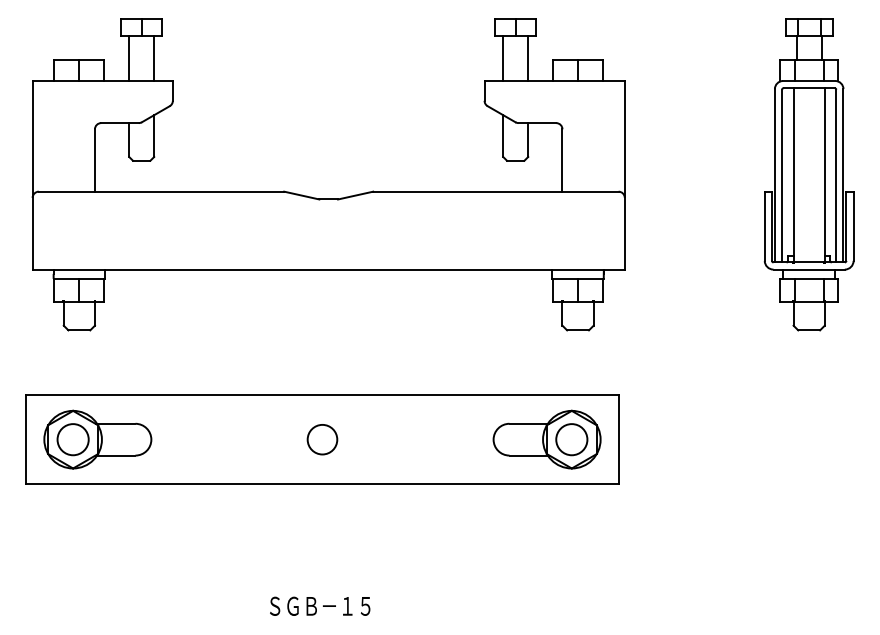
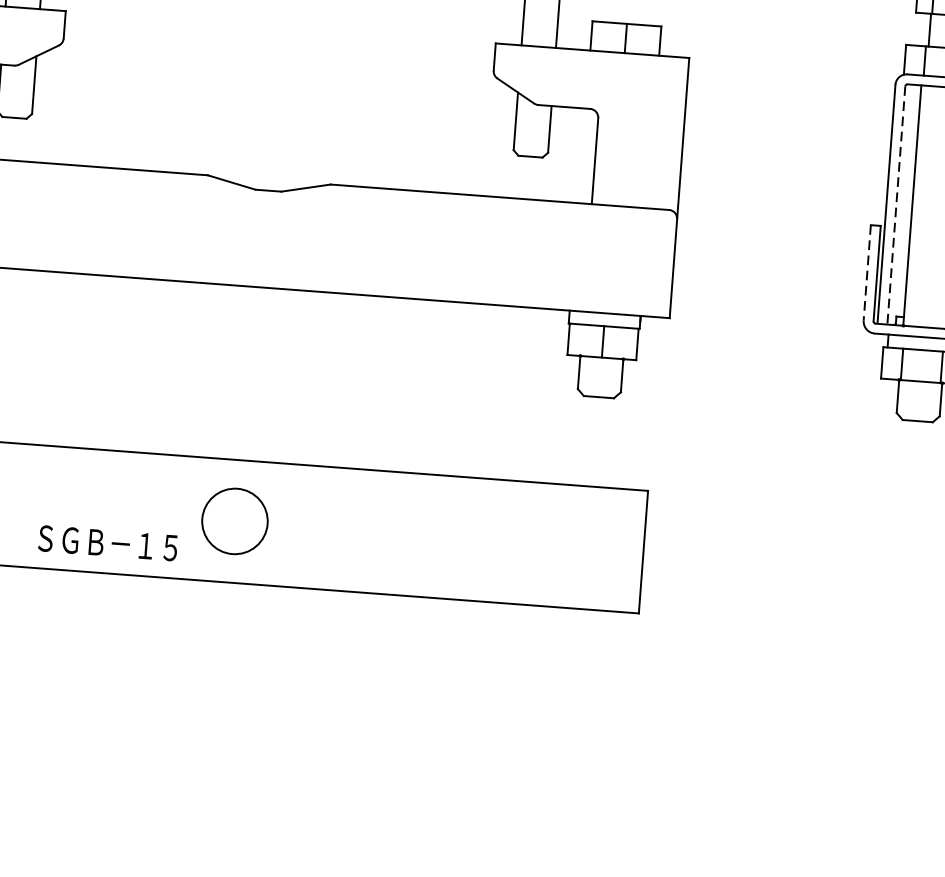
line: (782, 175) -> (897, 204), solid -> dashed
line: (764, 226) -> (866, 273), solid -> dashed
circle: (322, 439) -> (235, 521), size x1.6
part: (546, 439) -> (544, 544), removed
text: (320, 605) -> (108, 542), moved

